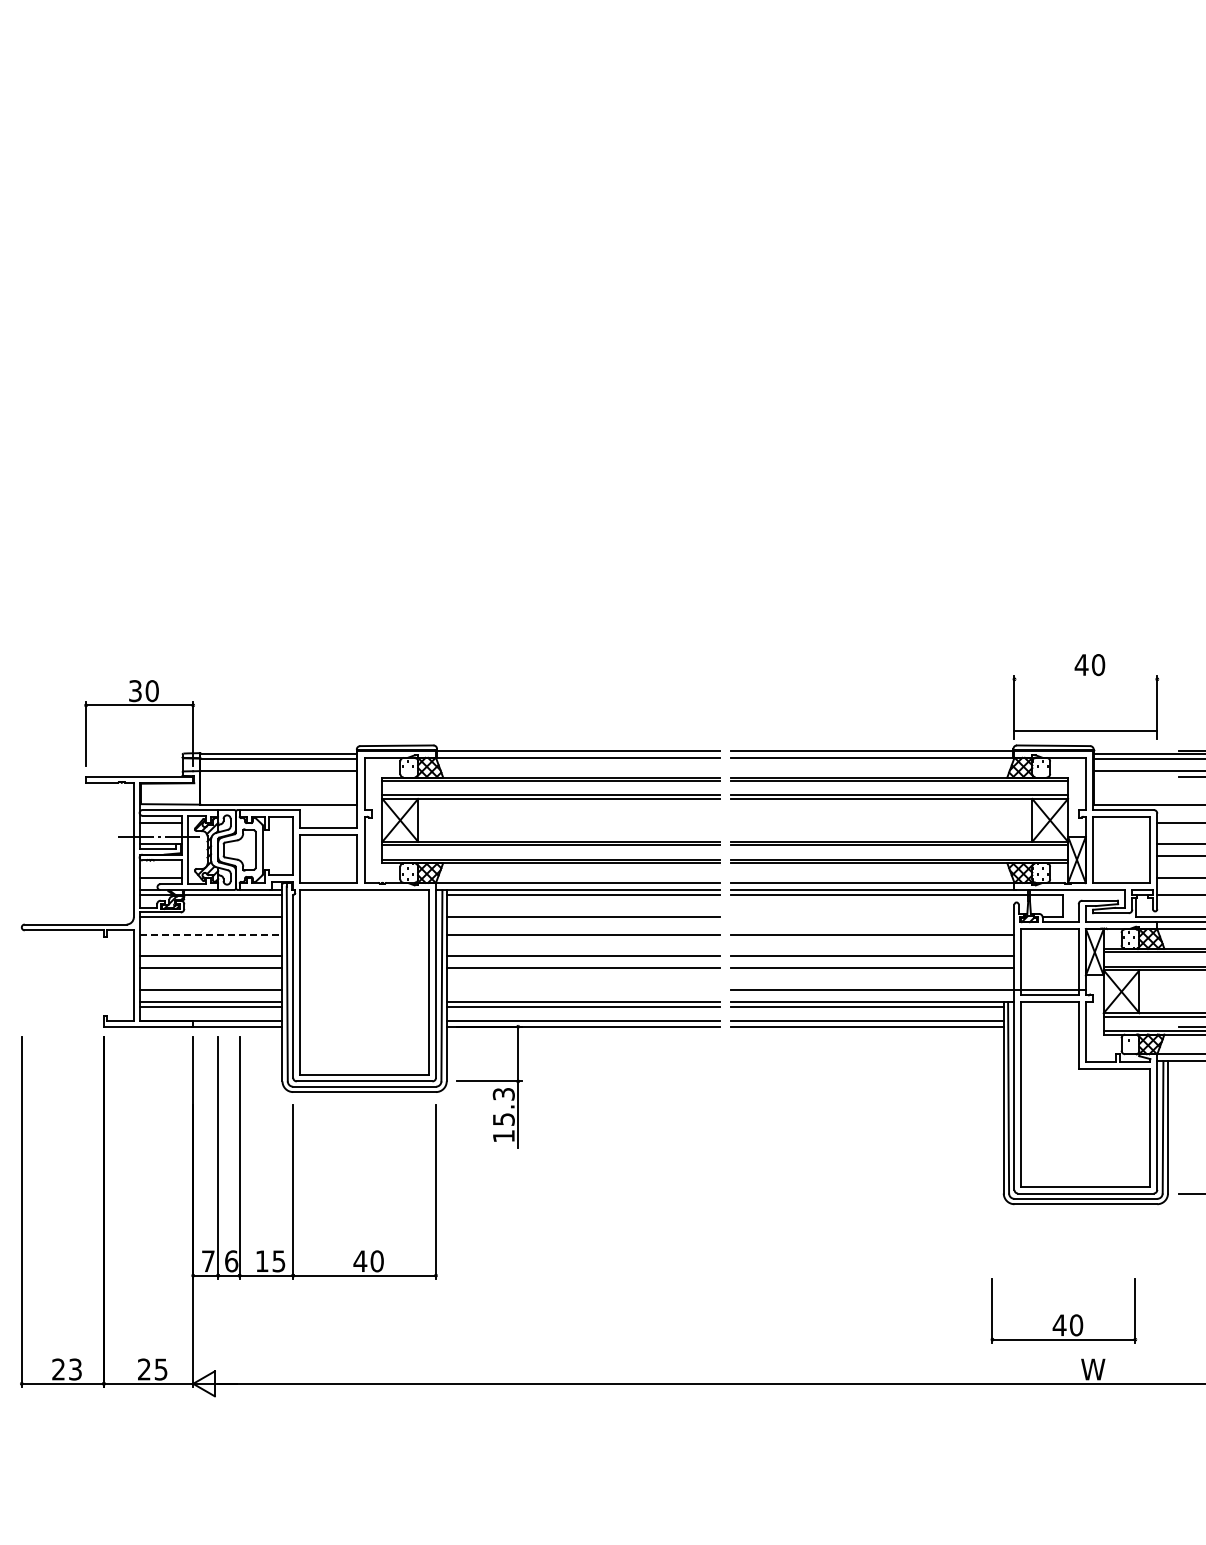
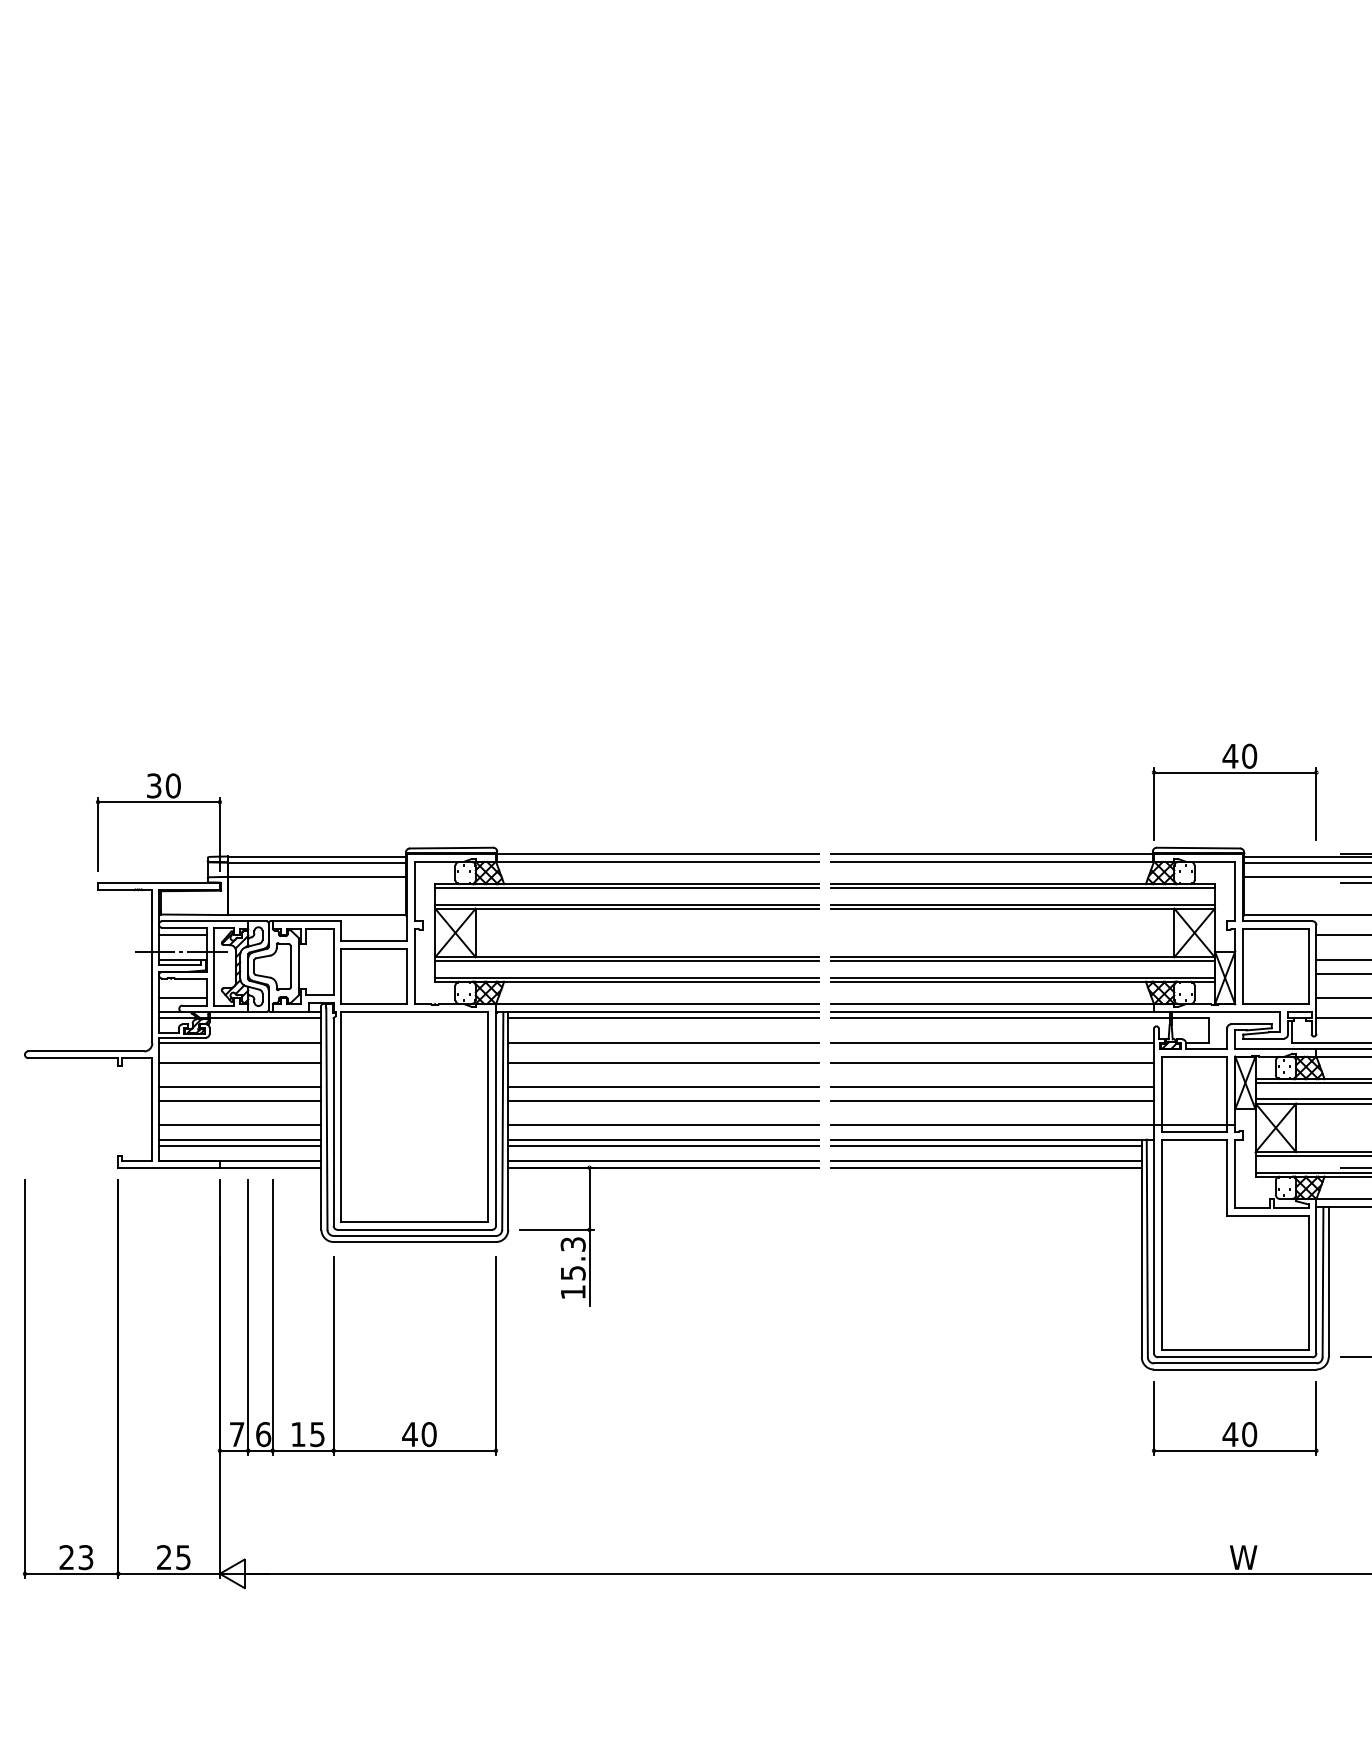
line: (1085, 731) -> (1234, 772), moved
line: (872, 916) -> (992, 1042), added
line: (211, 934) -> (240, 1062), dashed -> solid
line: (582, 989) -> (662, 1125), added
part: (1063, 1310) -> (1234, 1417), moved

